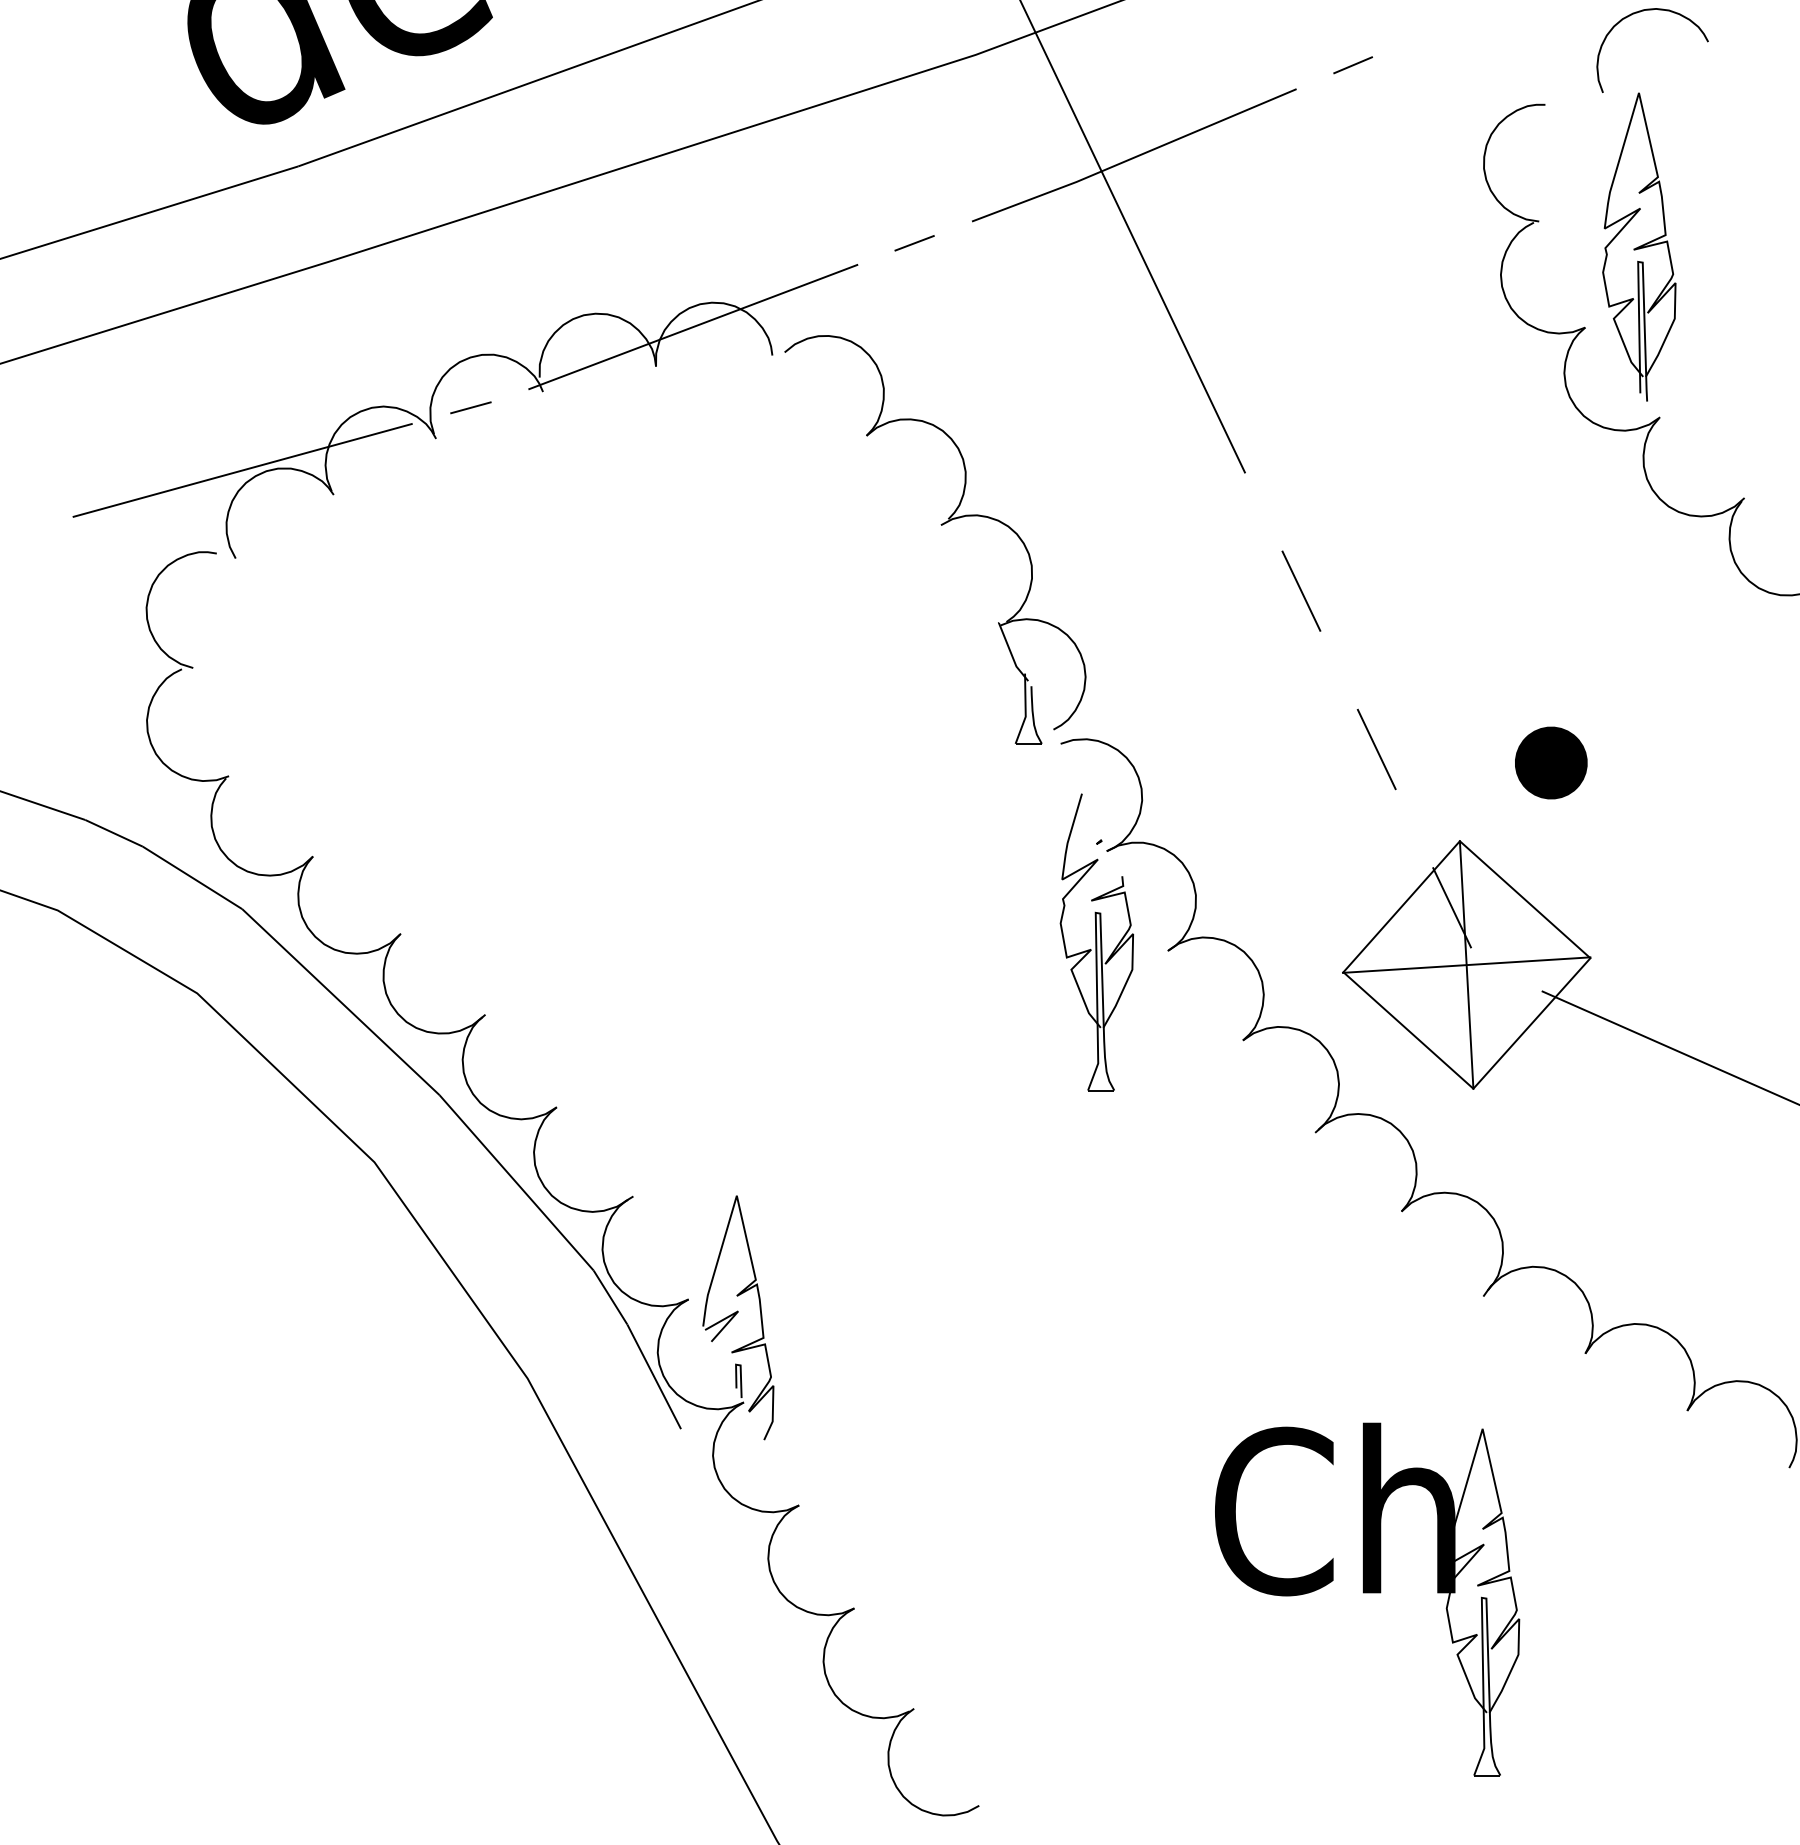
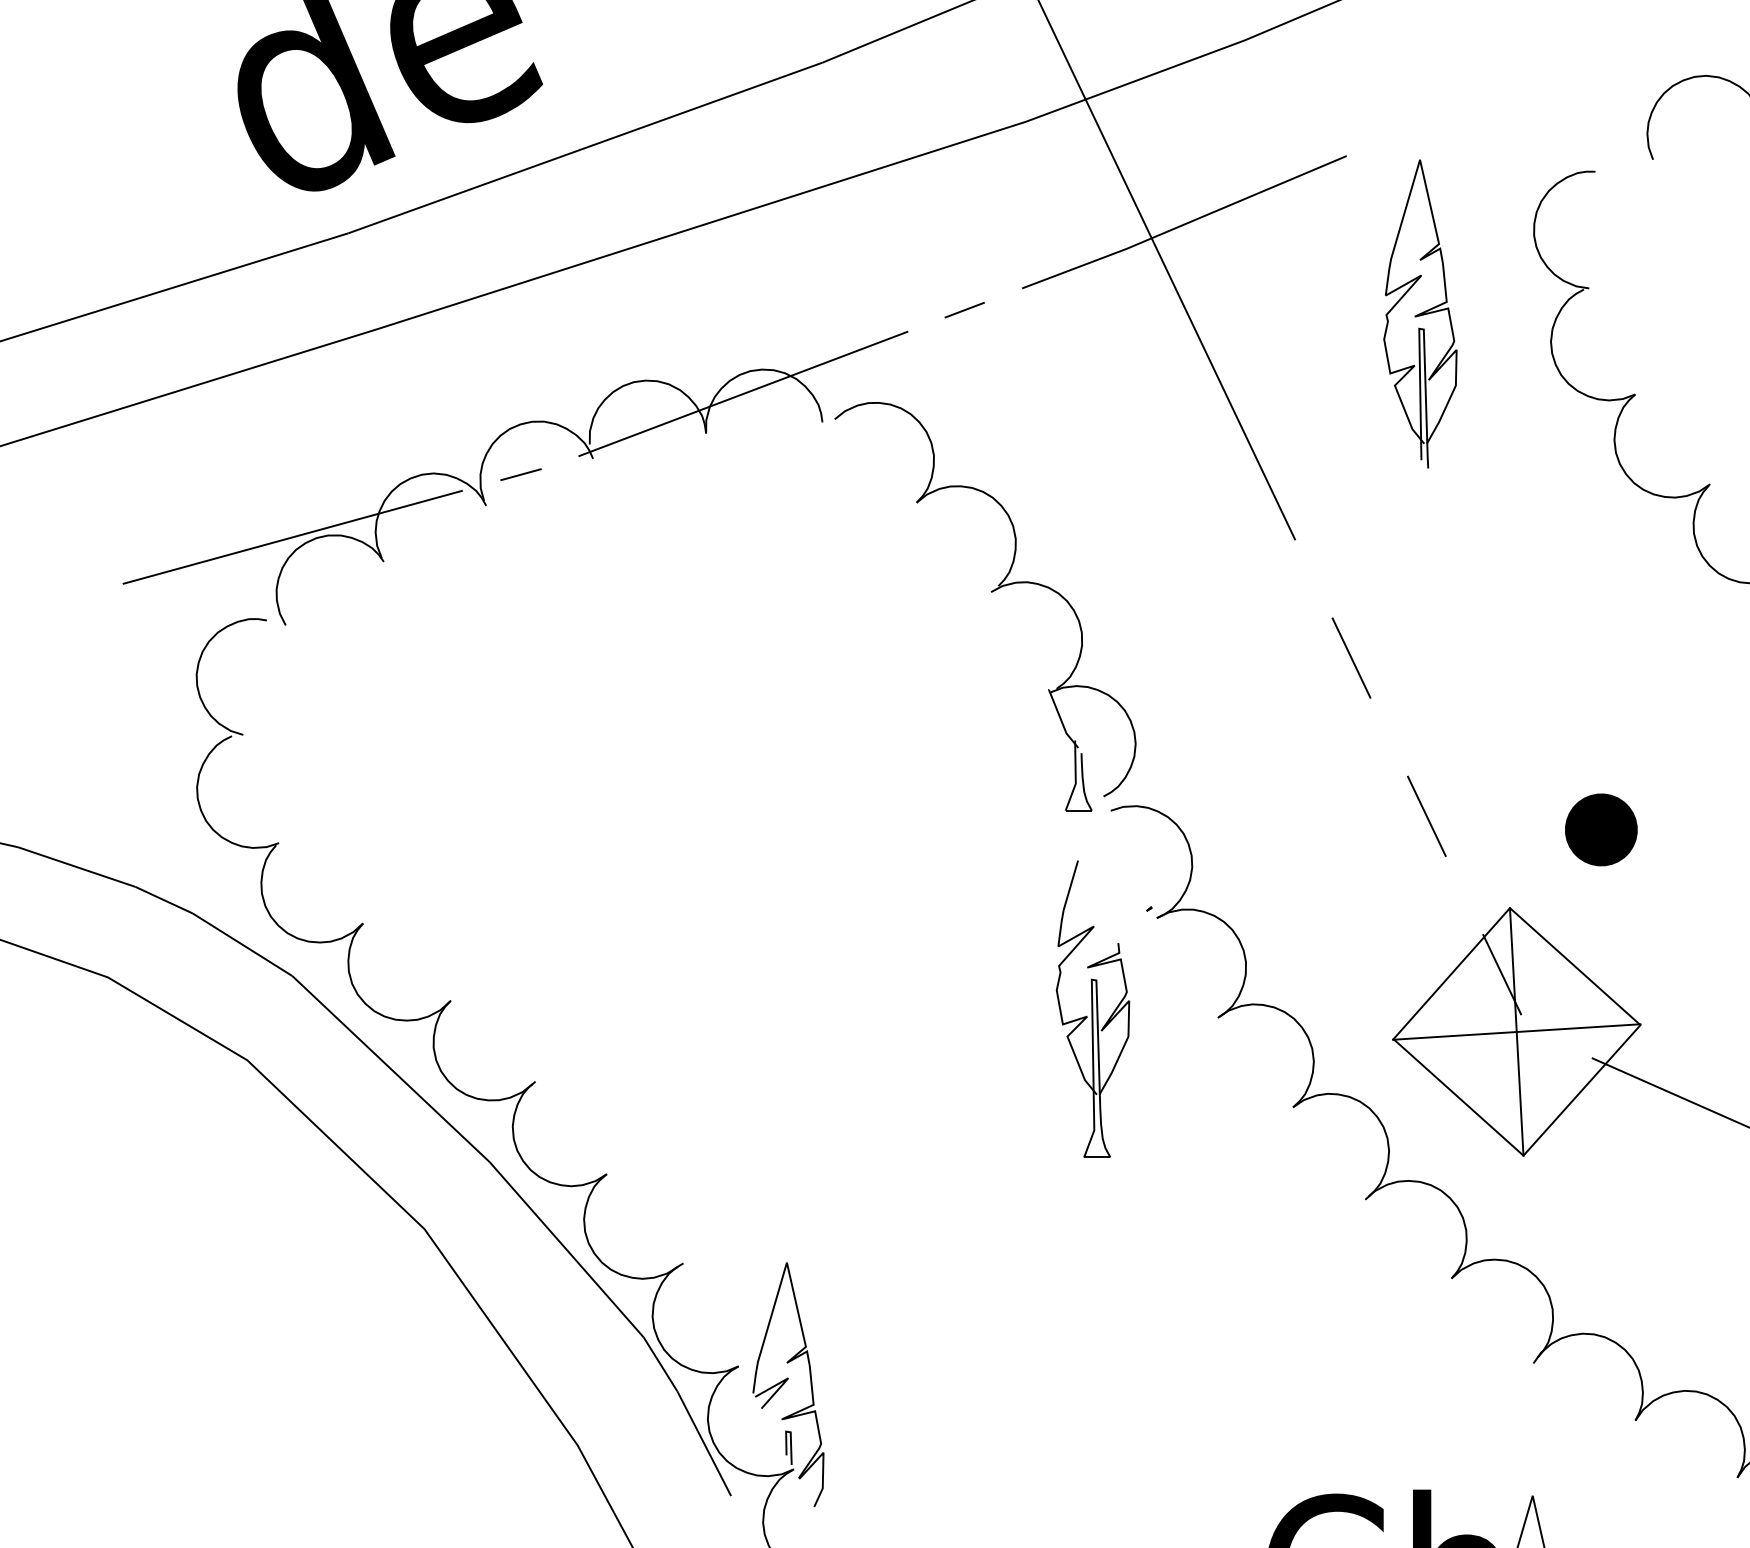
line: (1352, 65) -> (1402, 132), removed
part: (1639, 246) -> (1420, 313), moved
part: (1096, 942) -> (1092, 1009), moved

